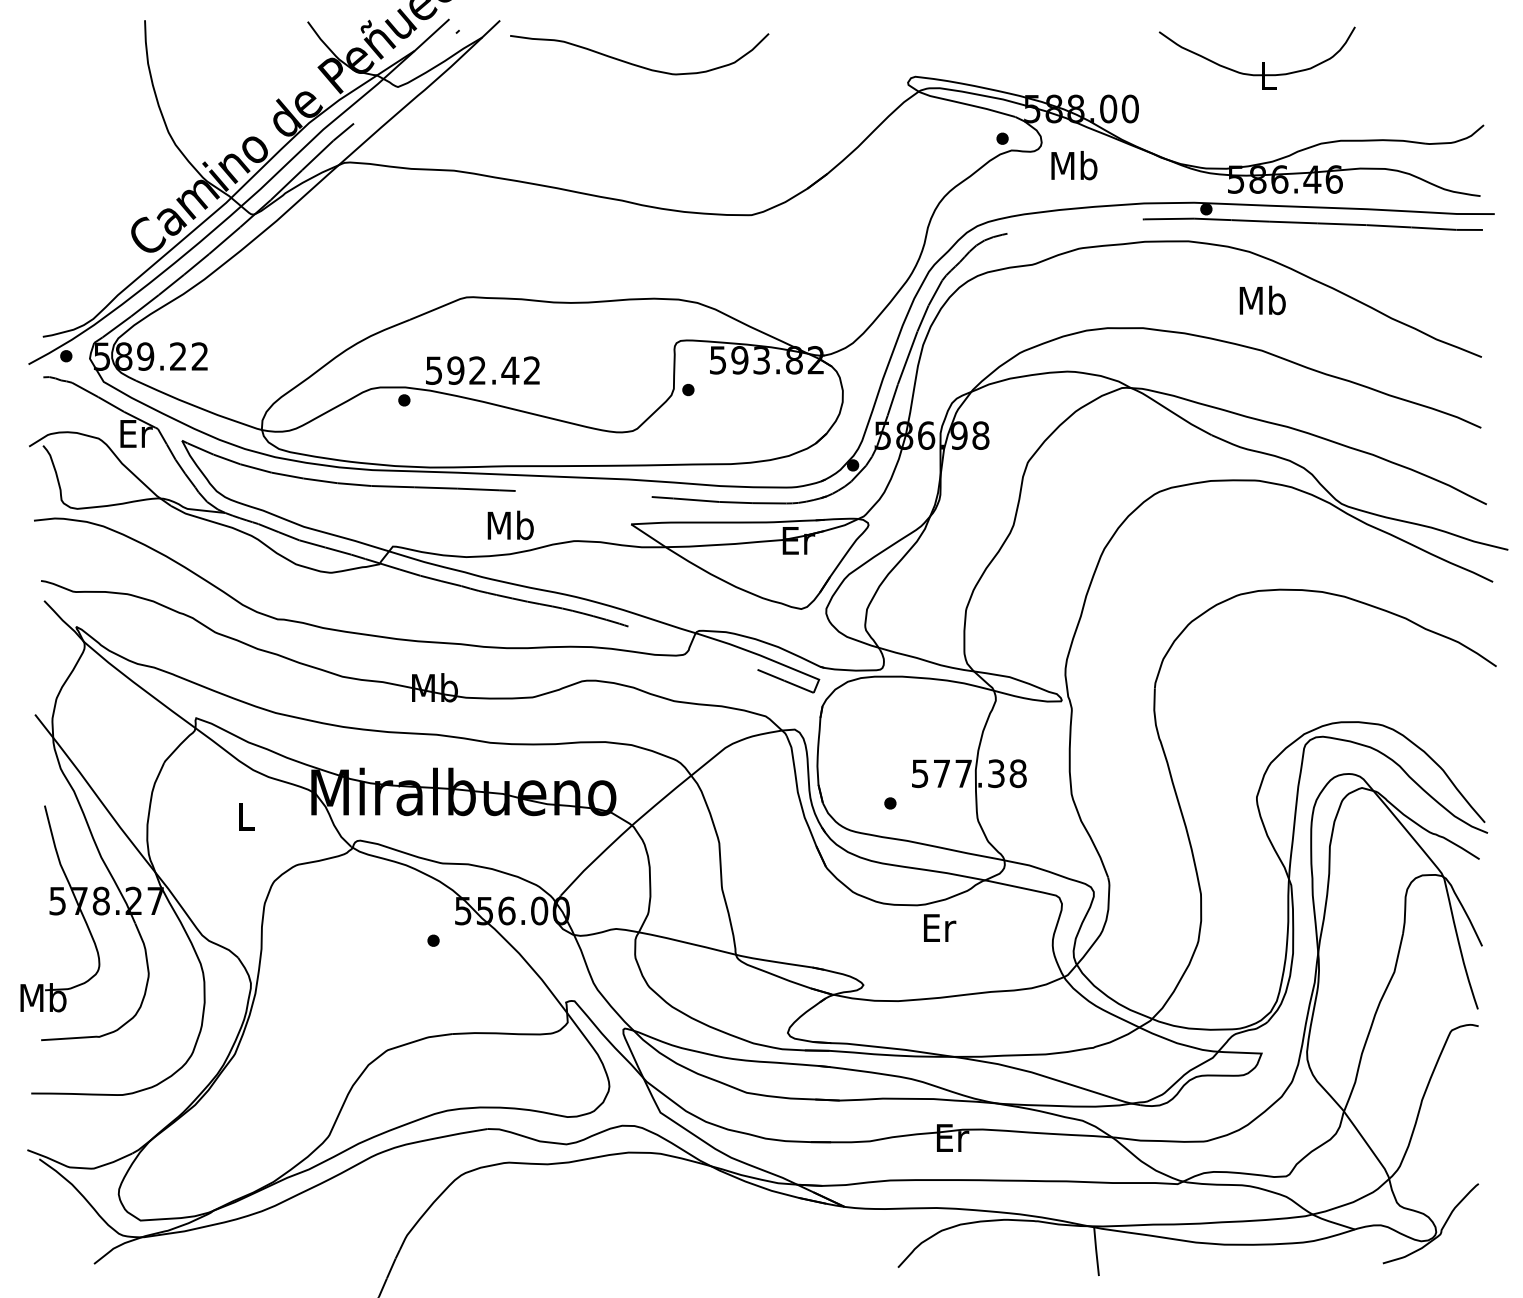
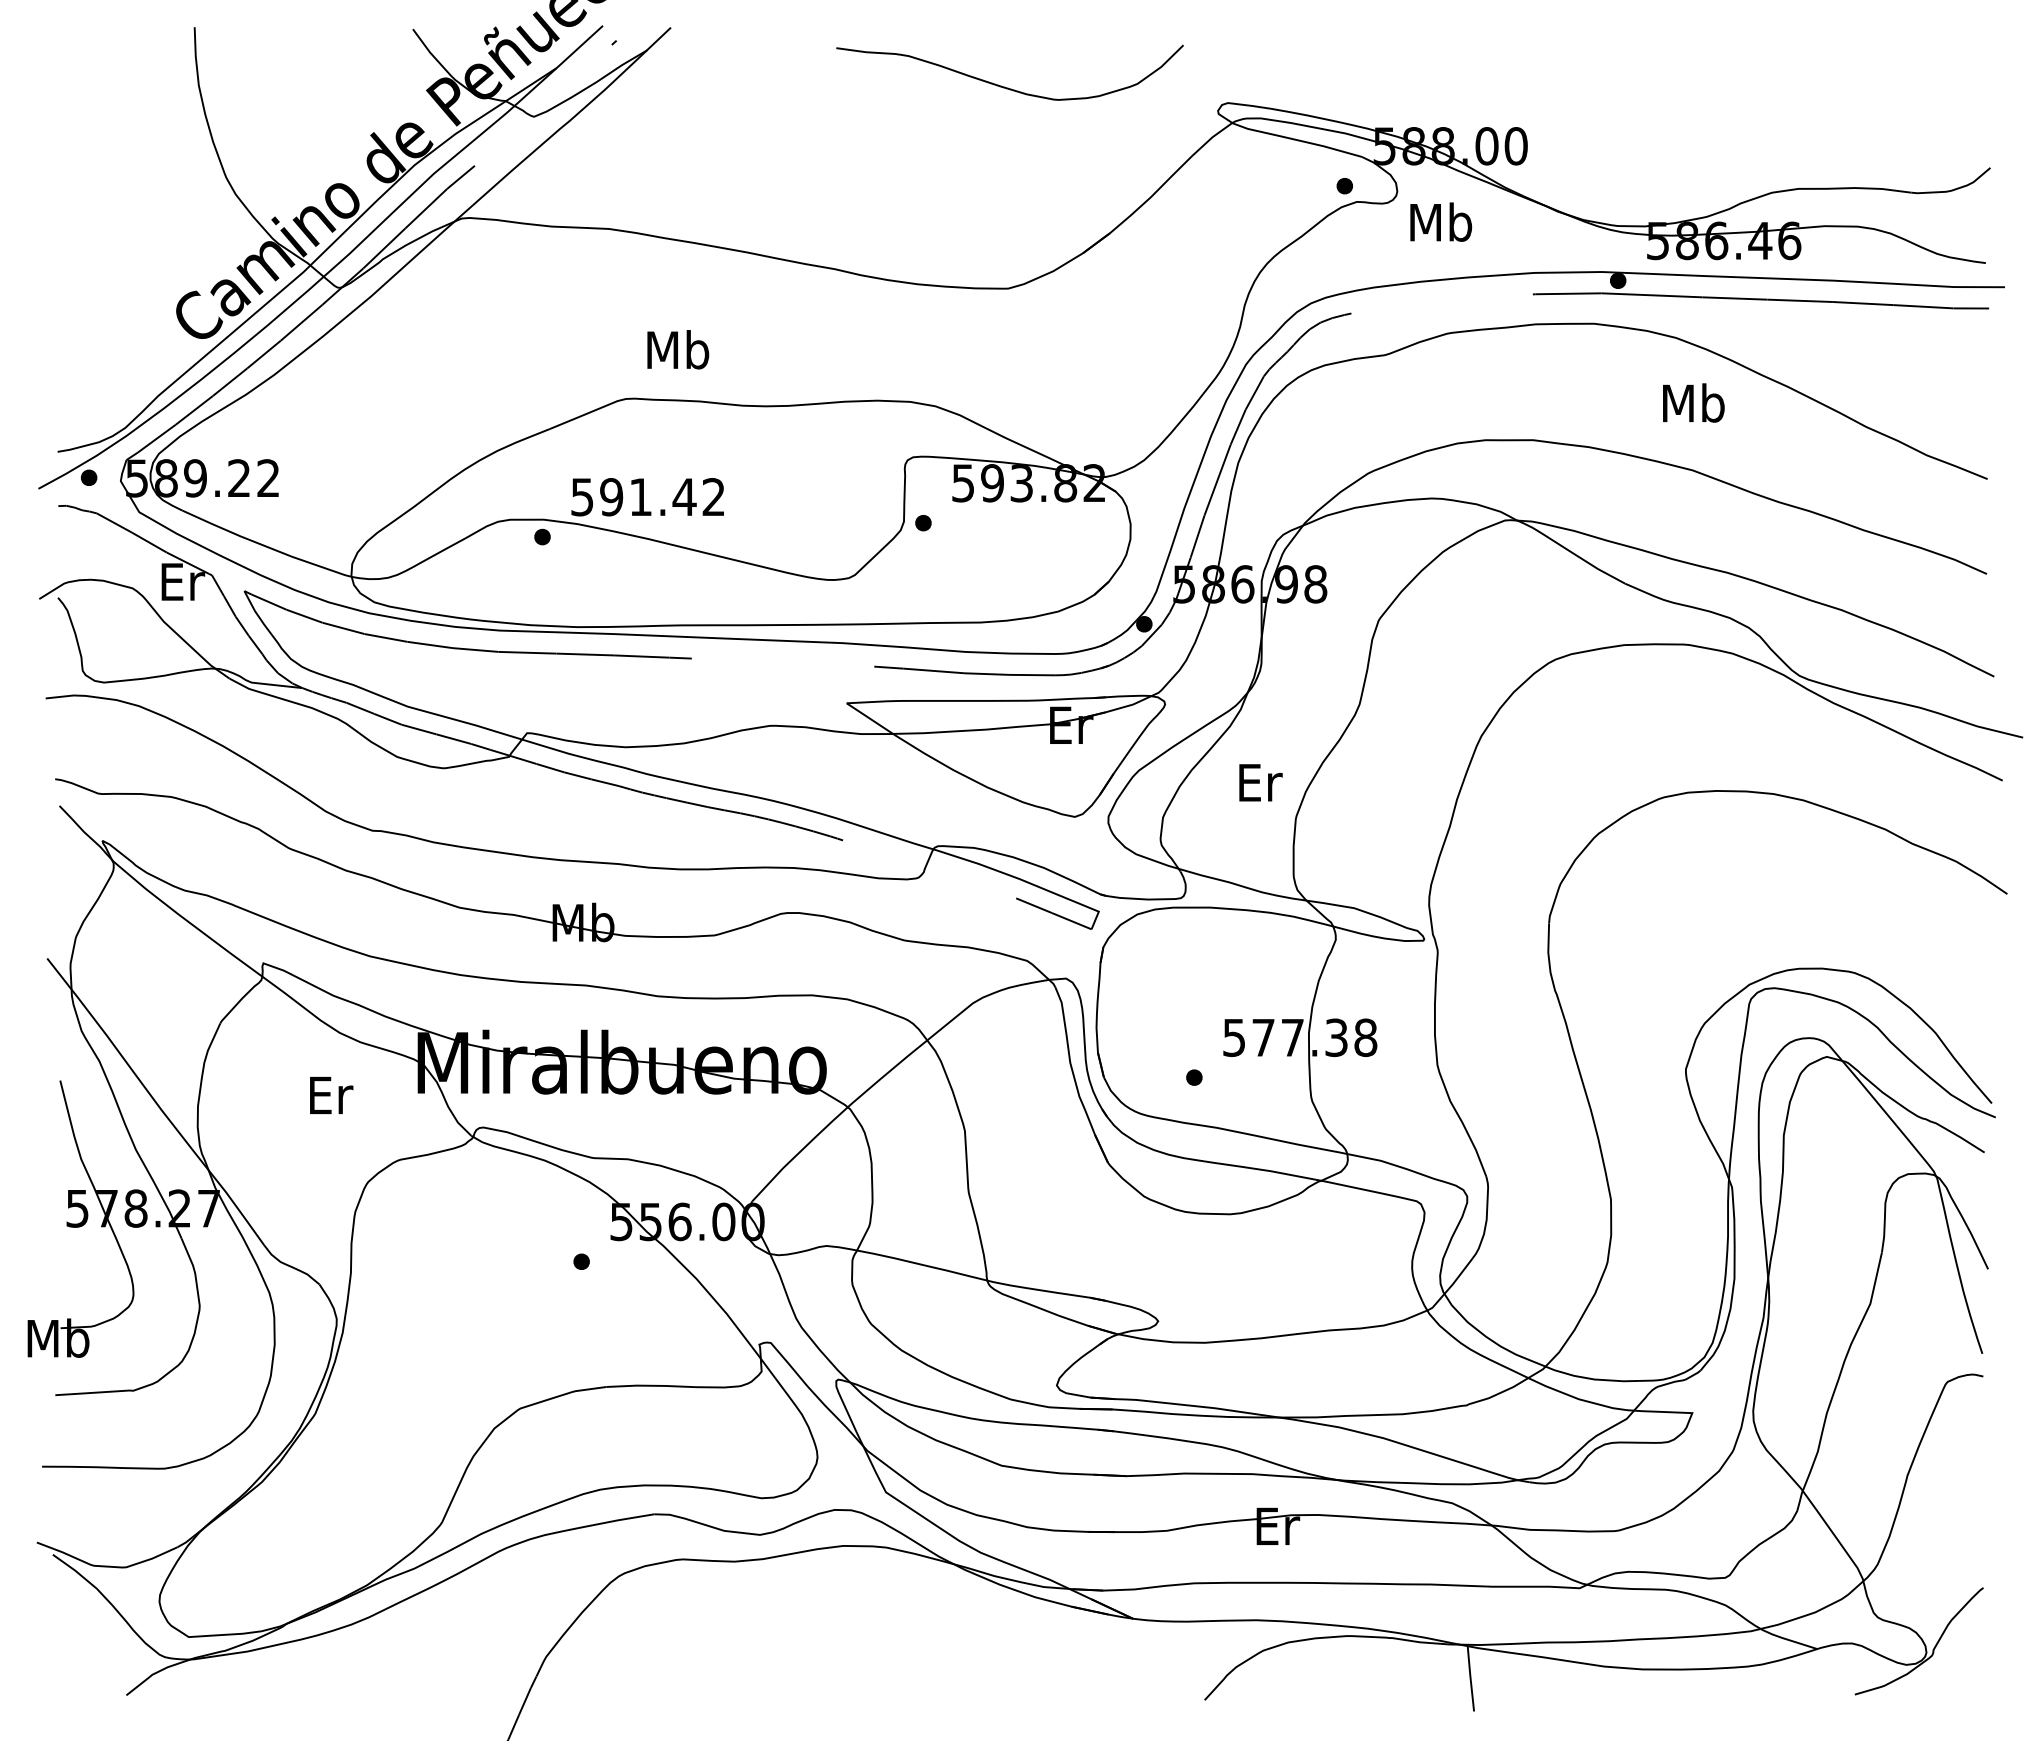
part: (1262, 62) -> (1693, 84), removed
curve: (635, 64) -> (1004, 86), moved
text: (477, 370) -> (640, 496), 592.42 -> 591.42
text: (510, 525) -> (678, 349), moved
text: (247, 816) -> (331, 1095), L -> Er
text: (939, 927) -> (1260, 782), moved

